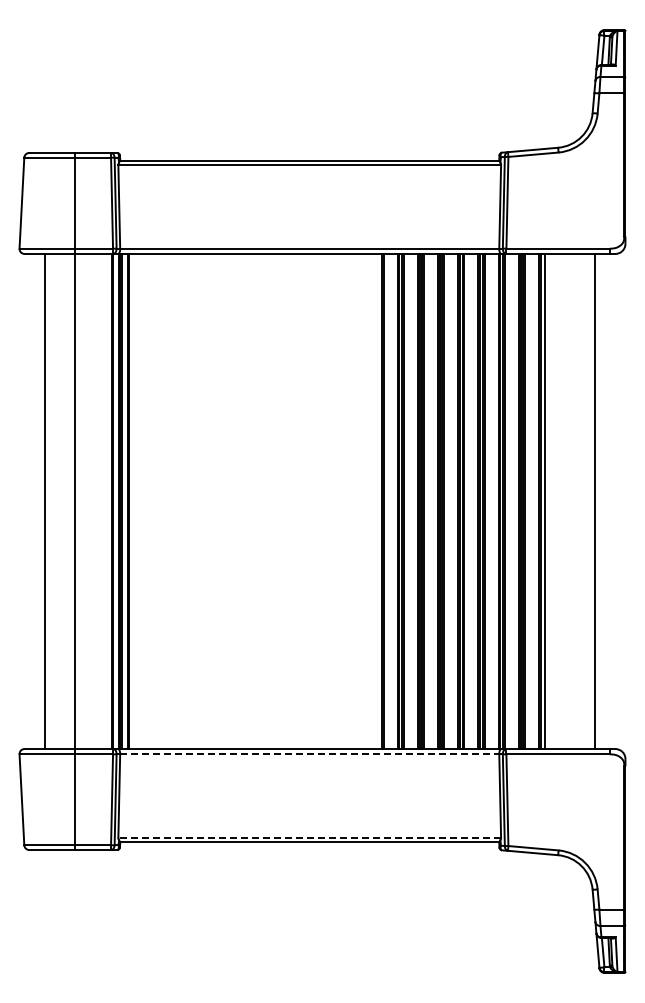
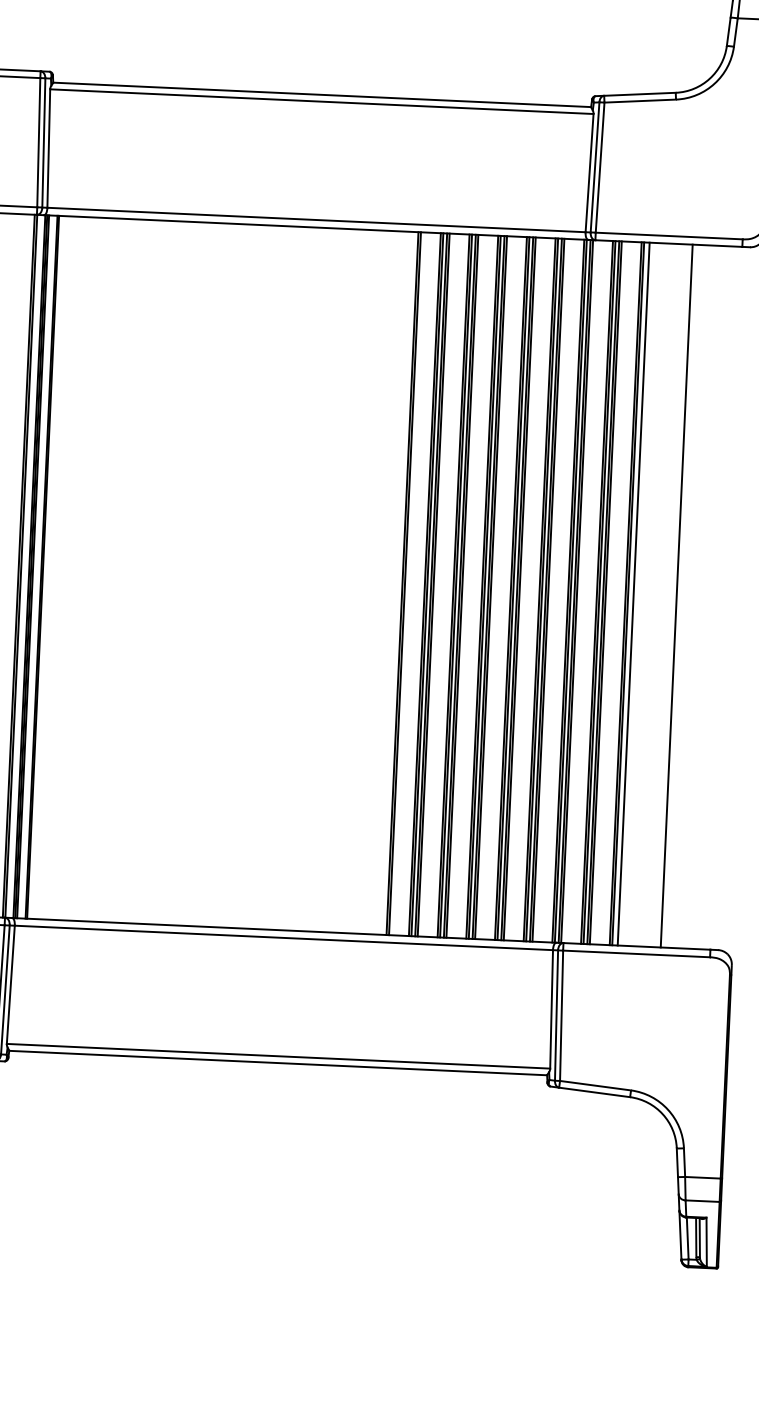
line: (594, 501) -> (676, 596), moved
line: (309, 754) -> (283, 938), dashed -> solid
line: (309, 837) -> (278, 1055), dashed -> solid

